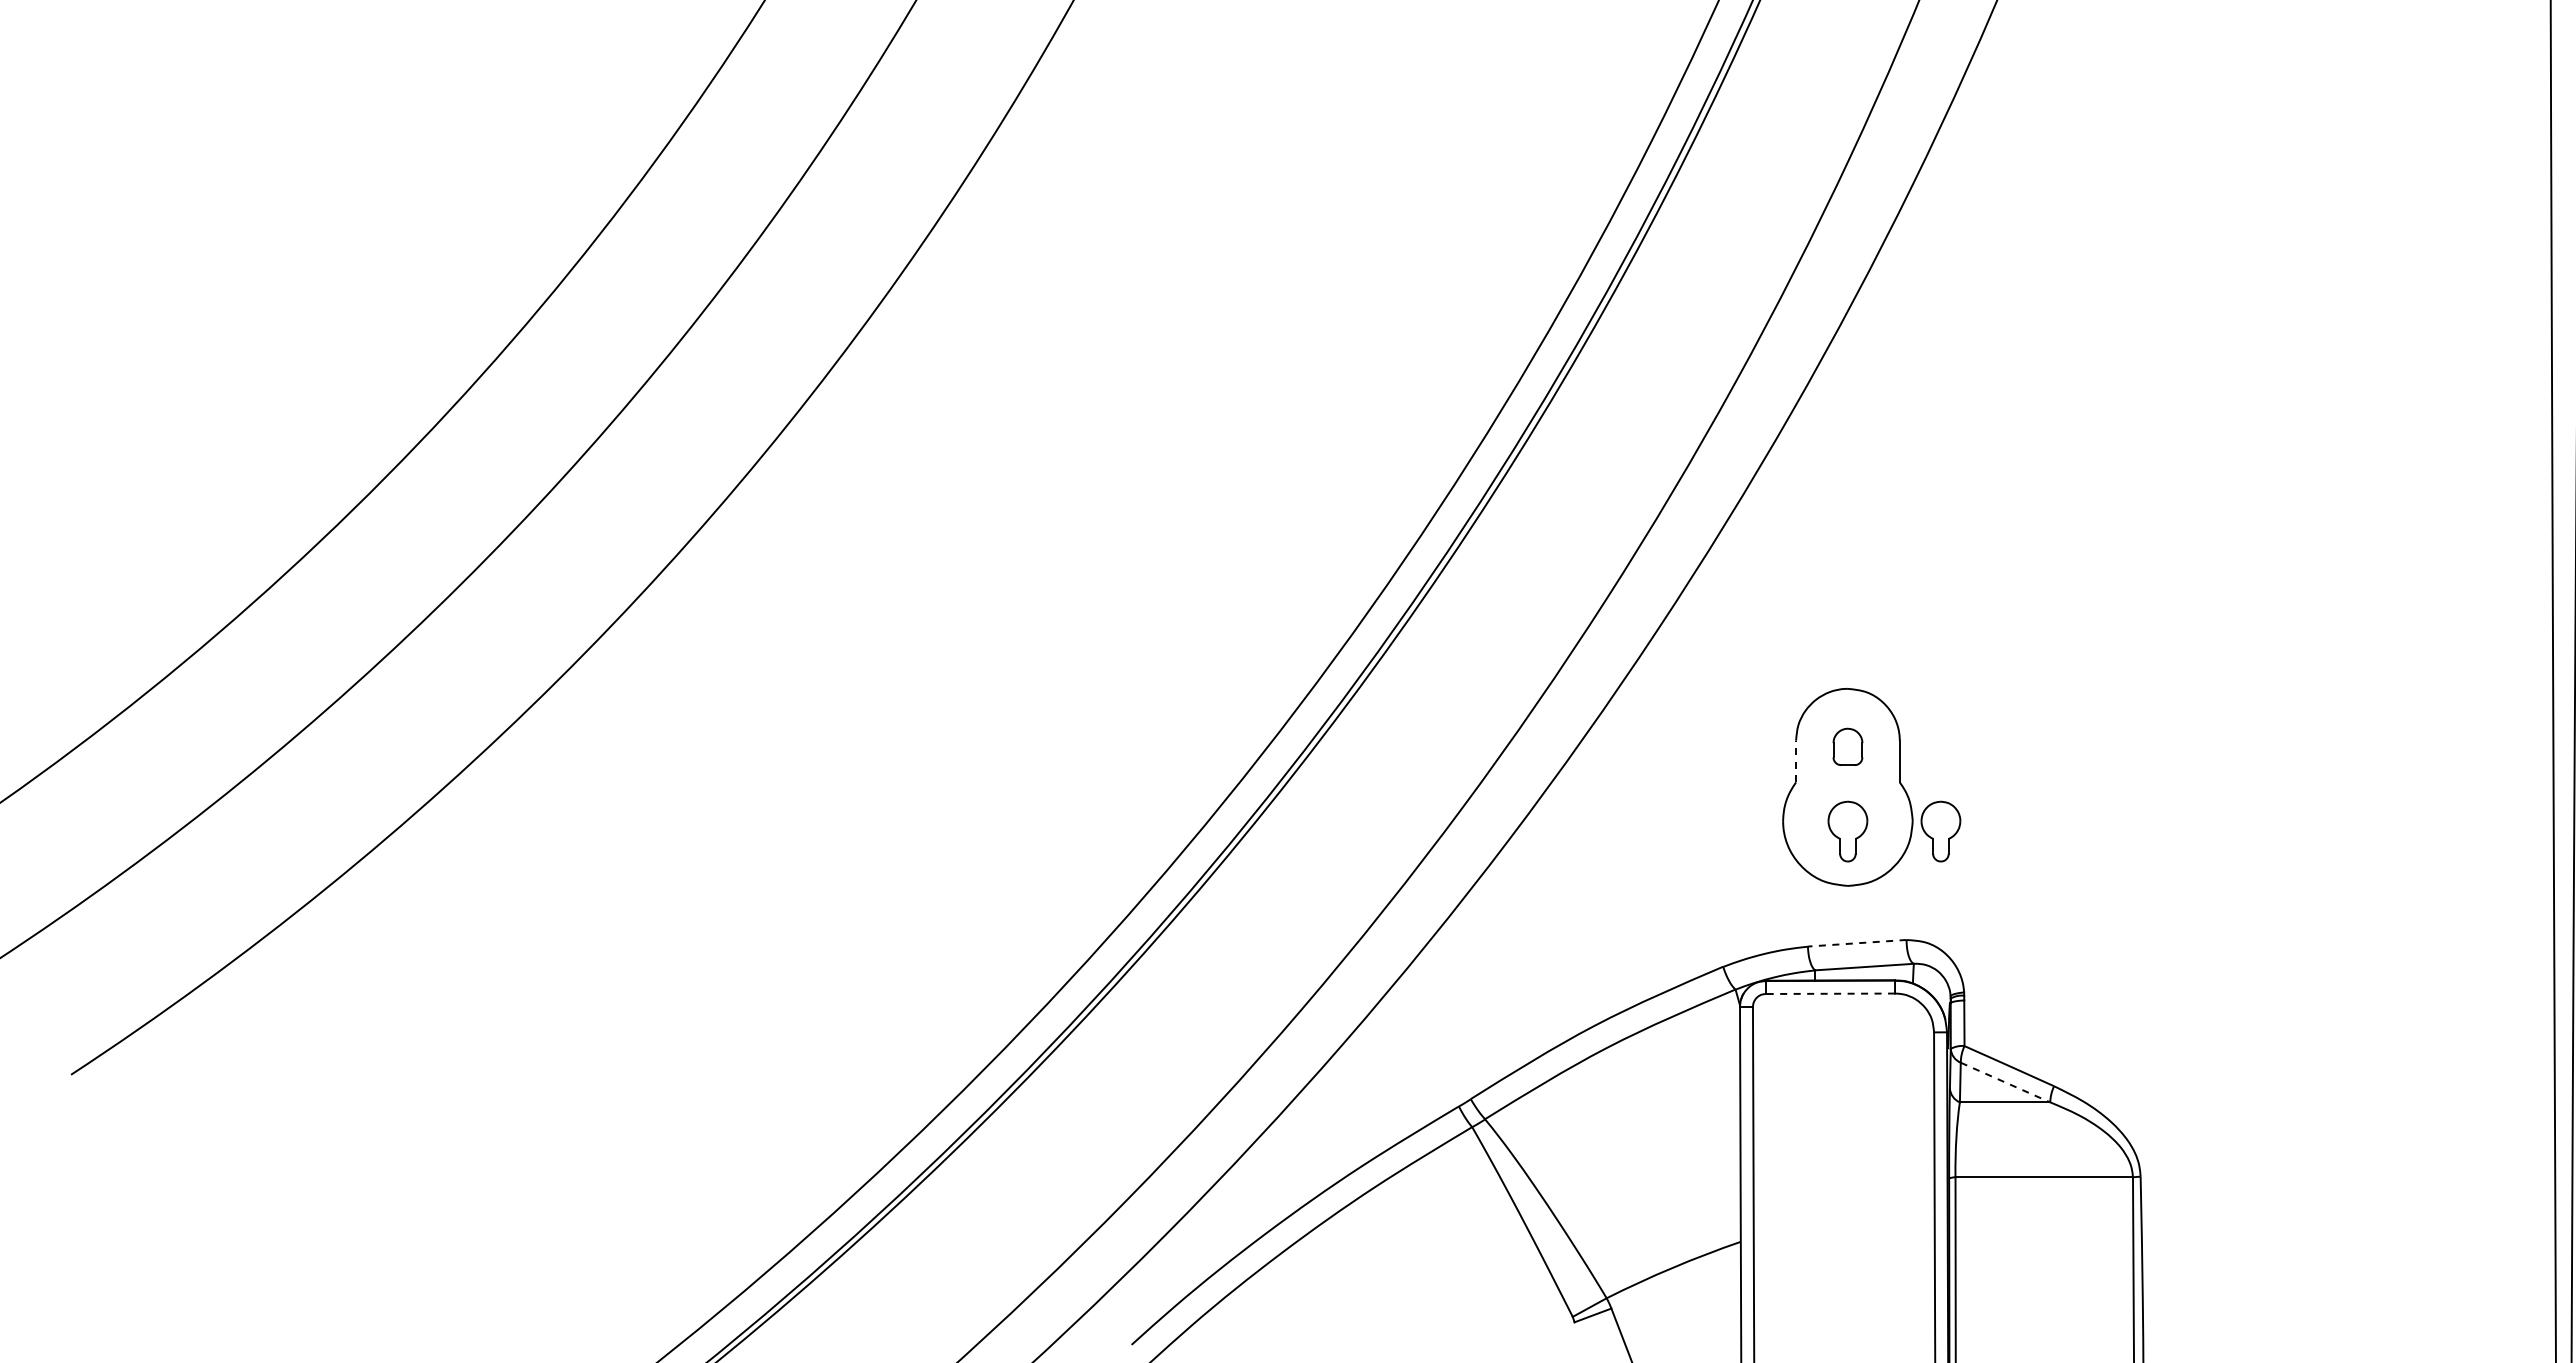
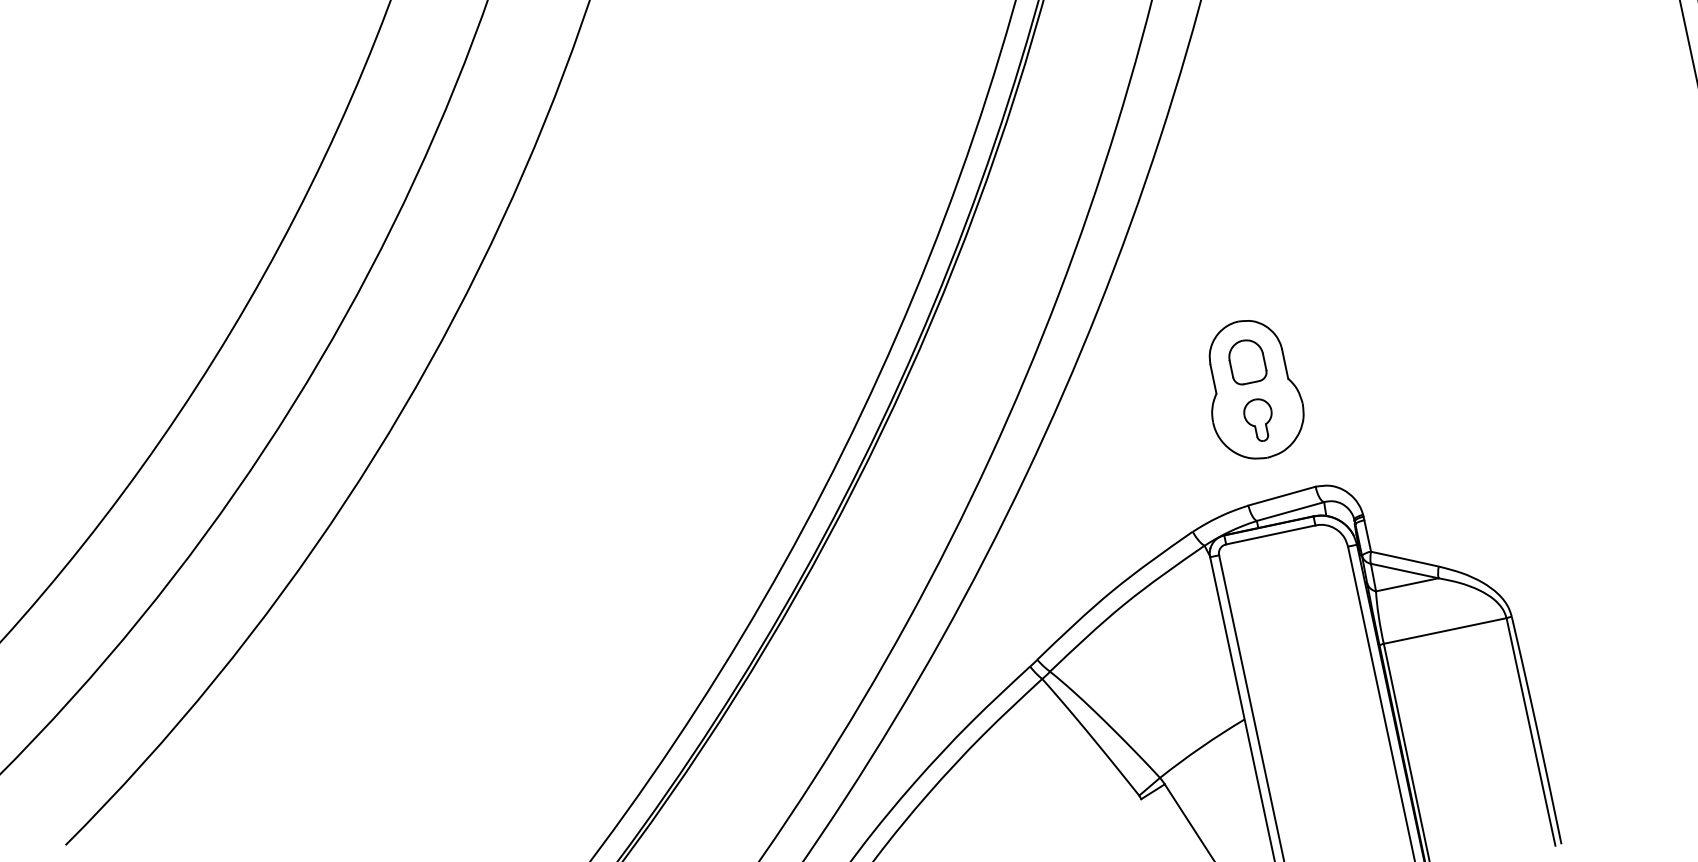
part: (1847, 746) -> (1246, 361), size x1.67
line: (1796, 761) -> (1213, 379), dashed -> solid
part: (1940, 831) -> (1323, 406), removed
line: (1856, 943) -> (1281, 496), dashed -> solid
line: (1830, 993) -> (1270, 534), dashed -> solid
line: (2005, 1082) -> (1404, 571), dashed -> solid

